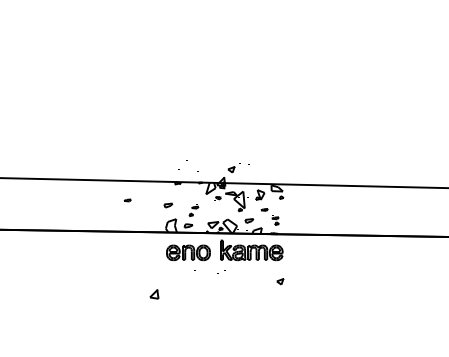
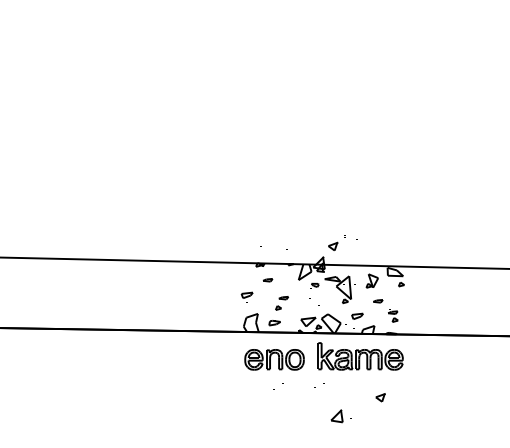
part: (127, 200) -> (267, 280), moved
part: (280, 281) -> (380, 397), moved
part: (154, 294) -> (337, 416), moved

